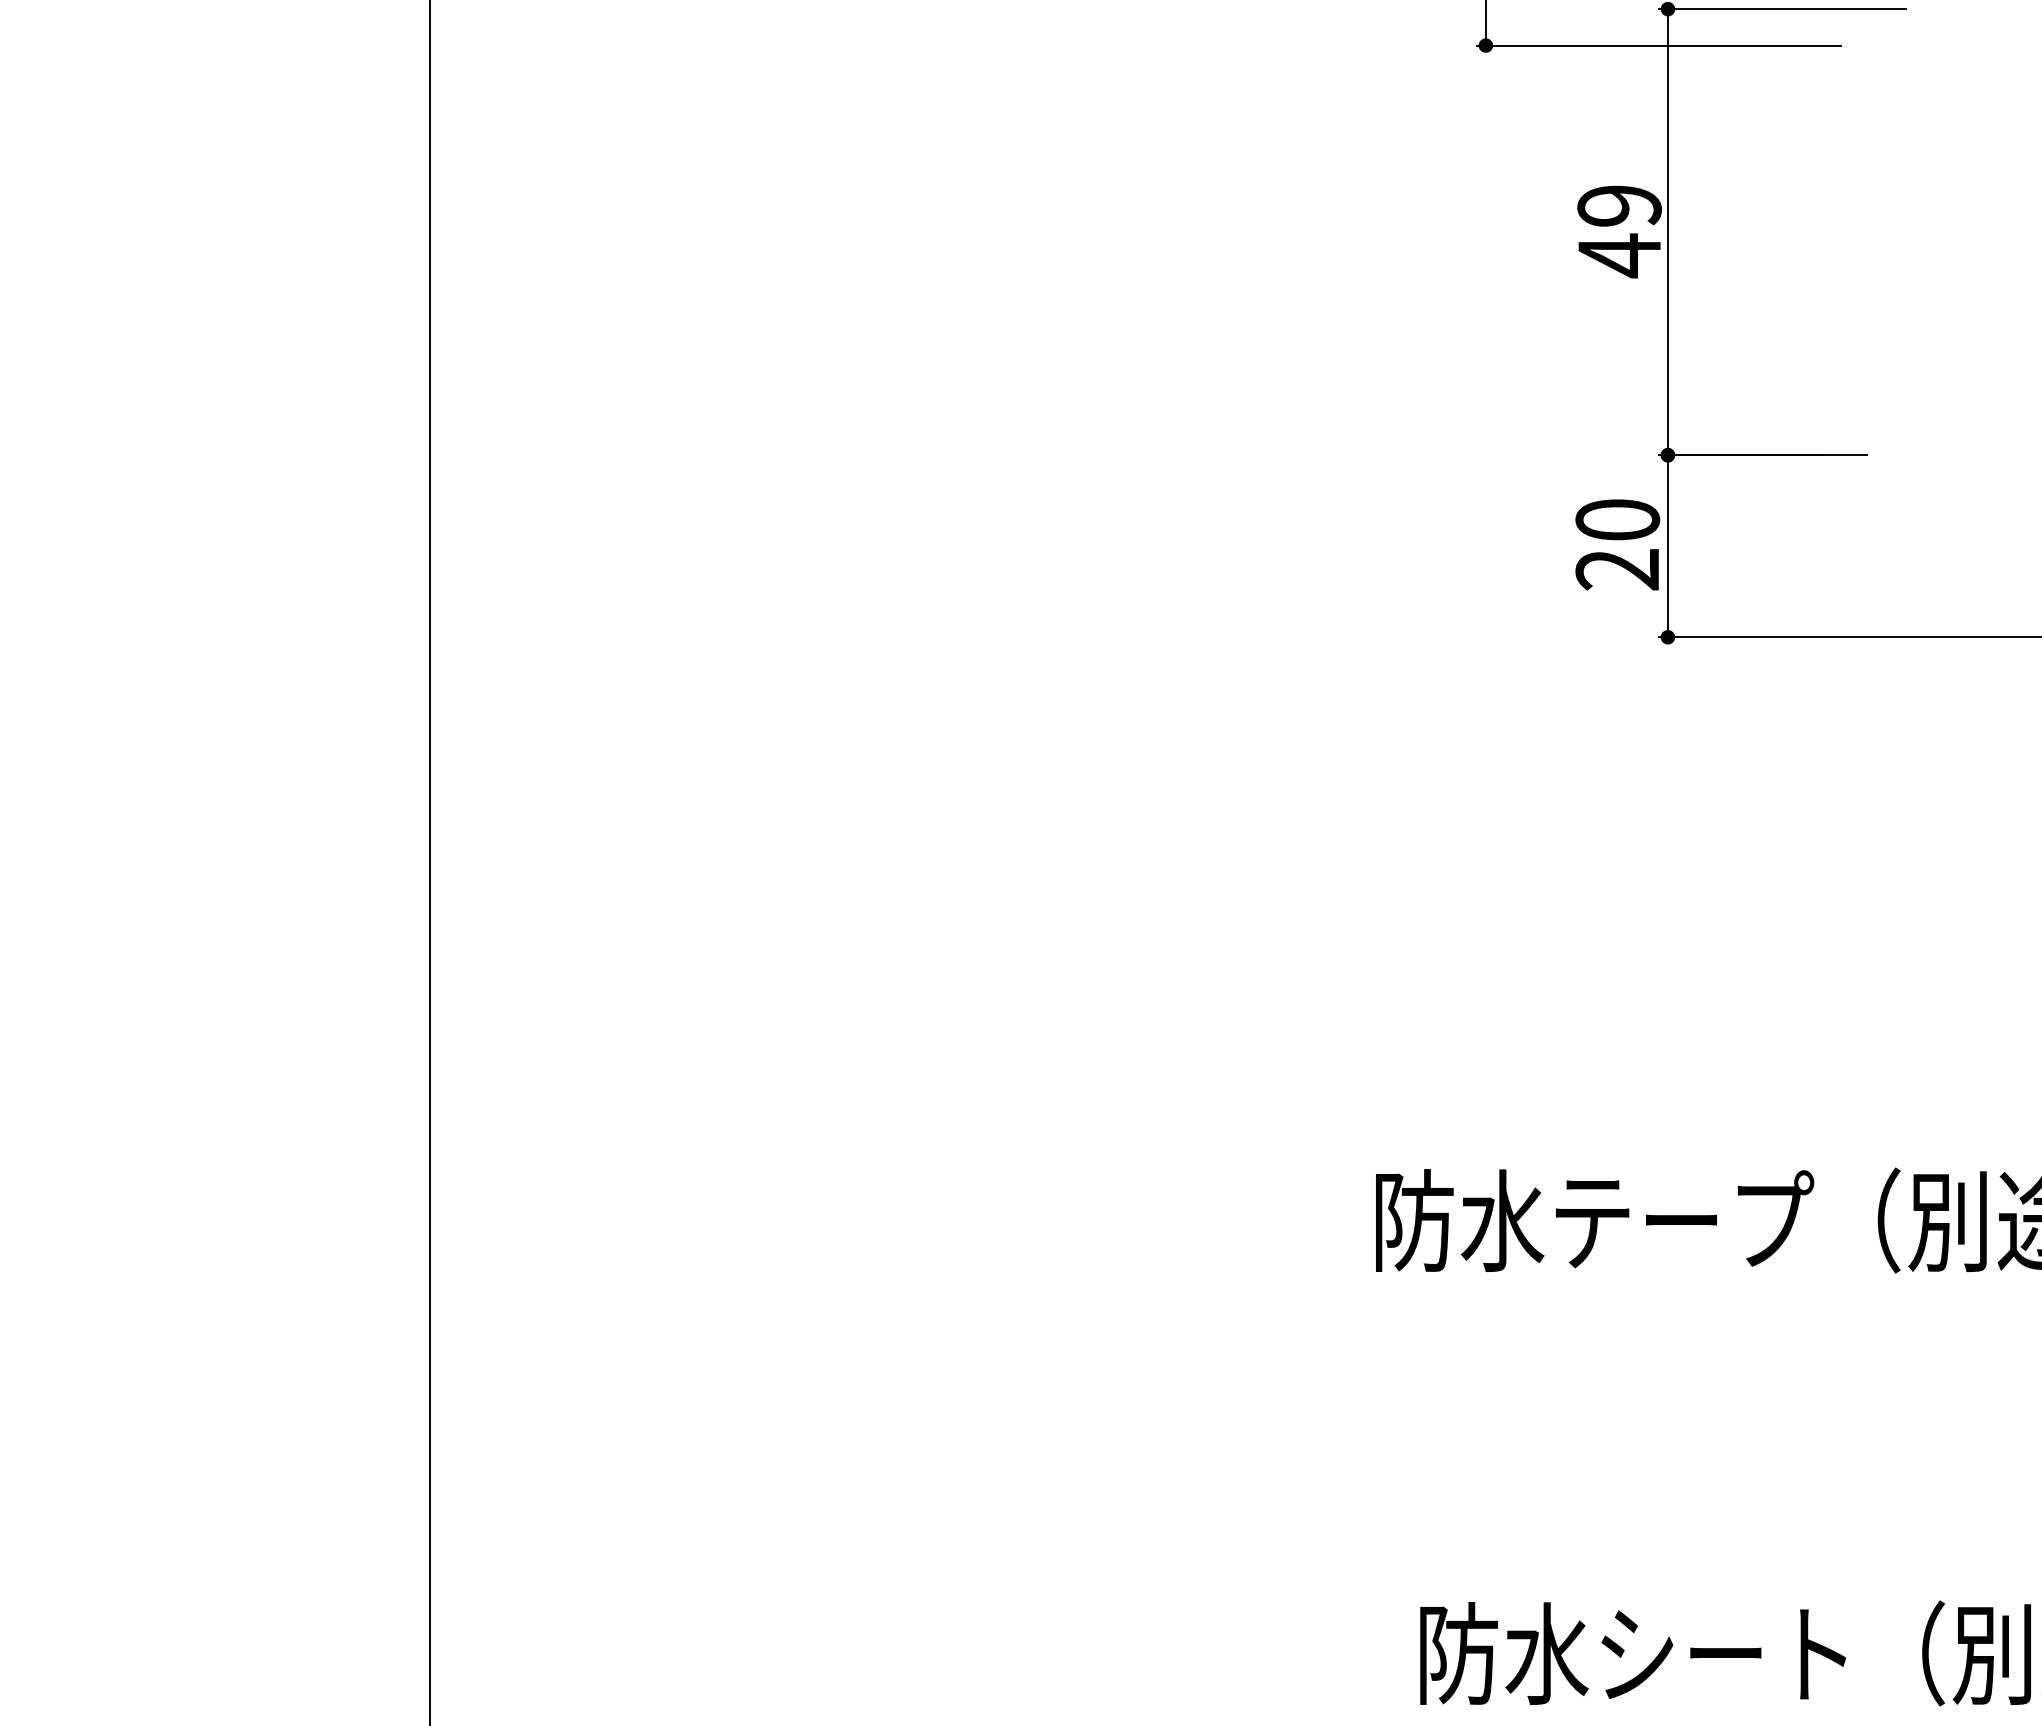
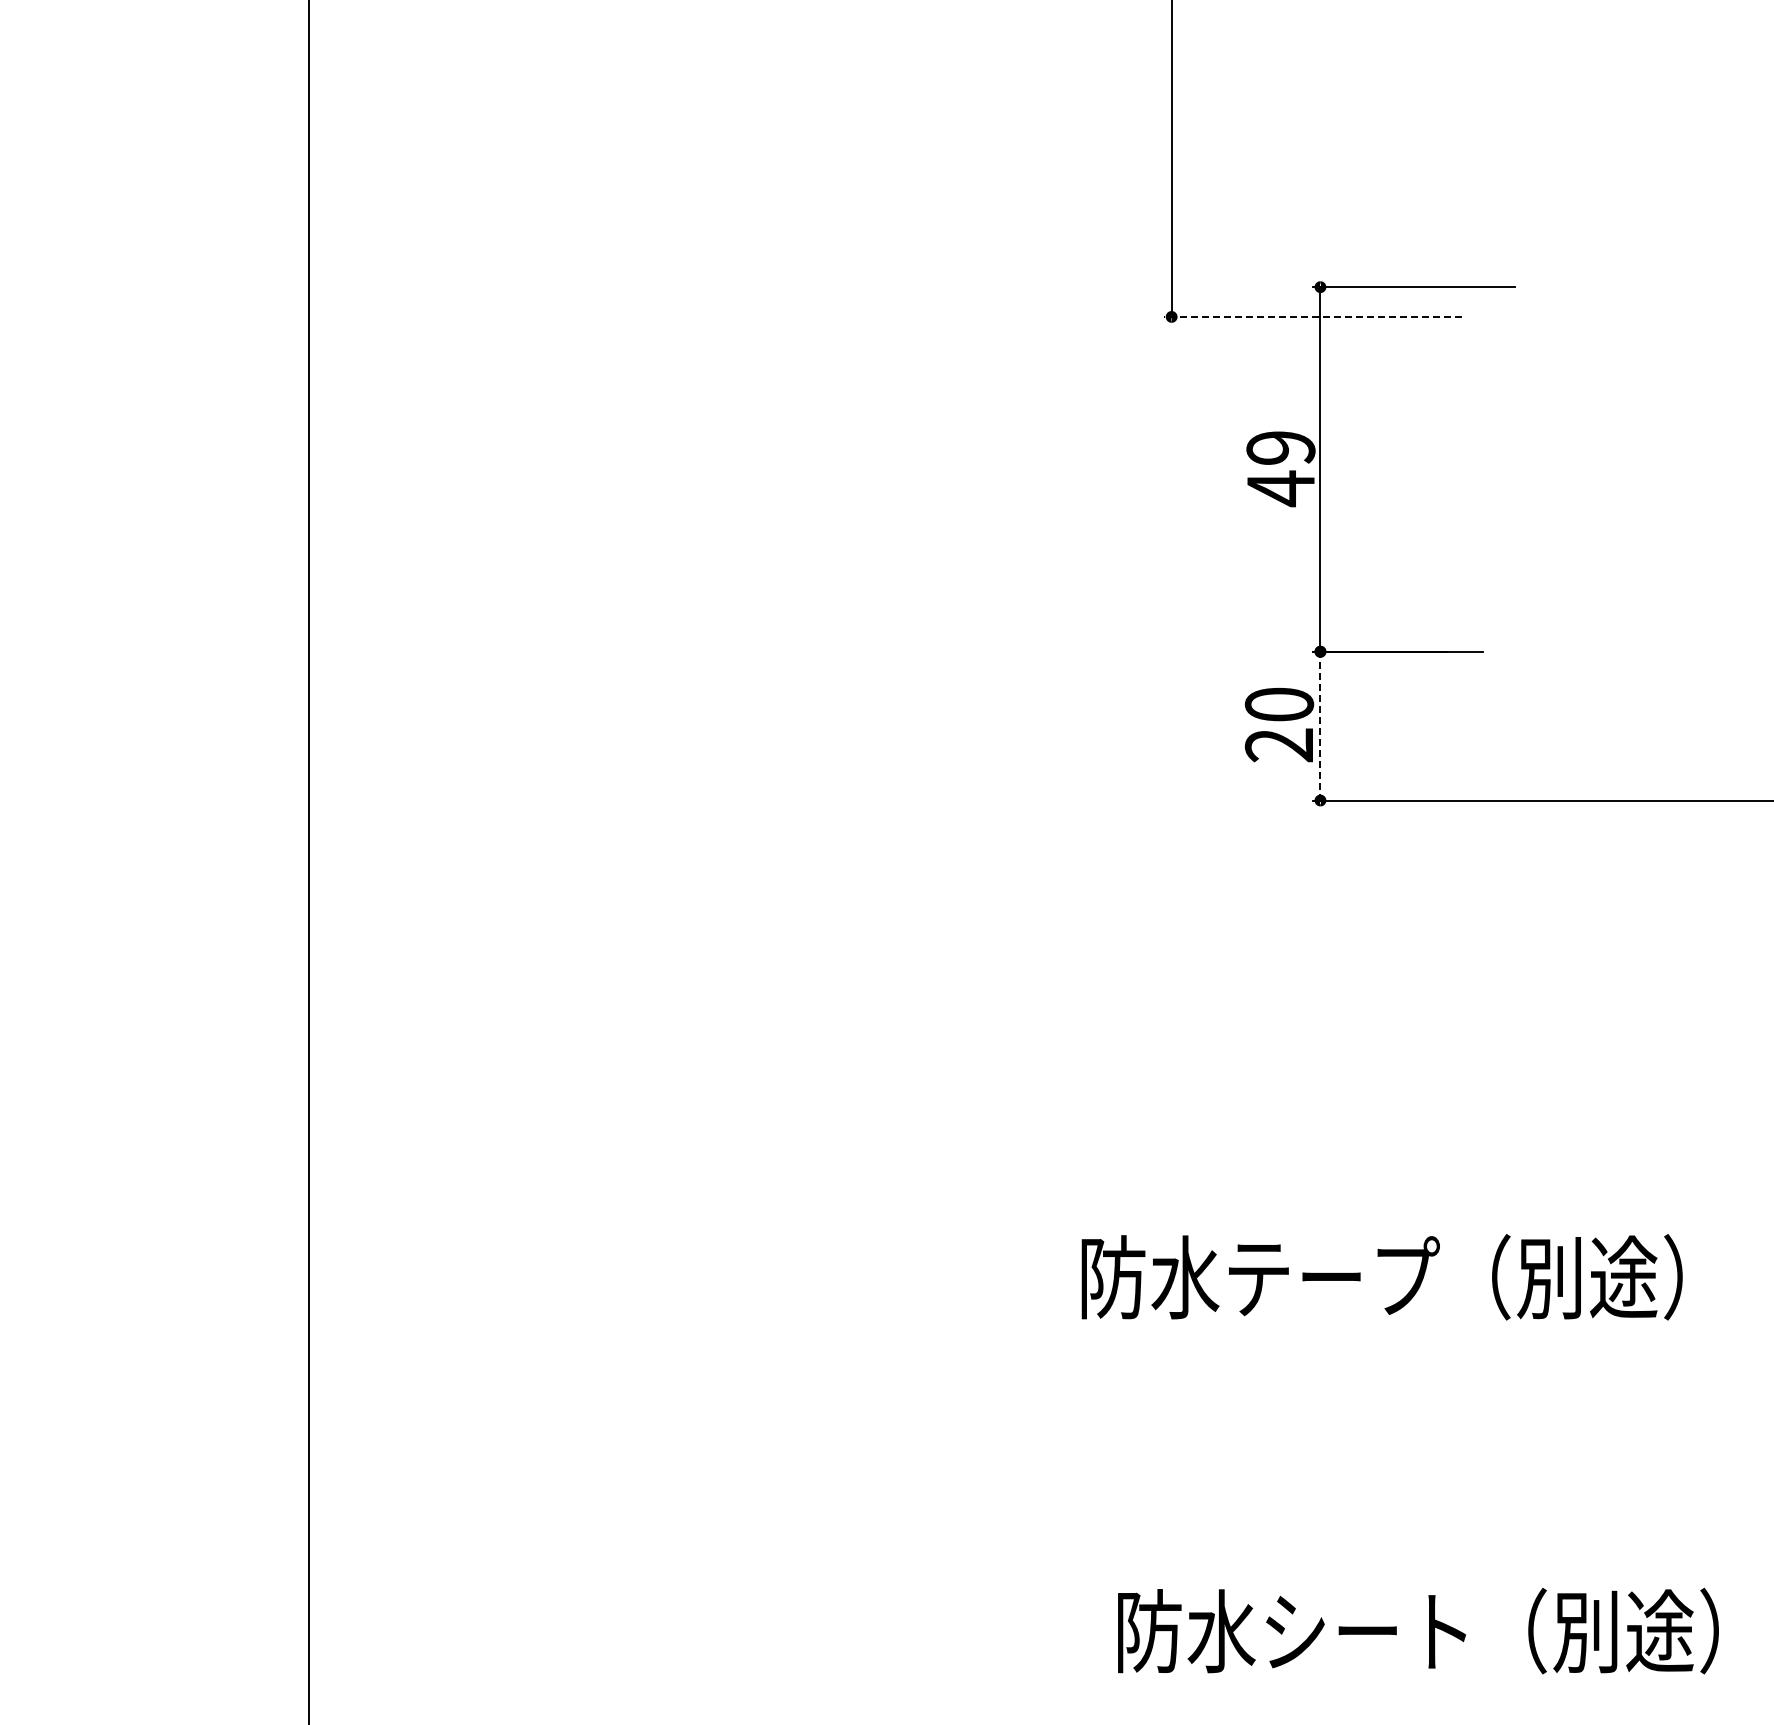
line: (1659, 45) -> (1313, 316), solid -> dashed
line: (1667, 545) -> (1320, 725), solid -> dashed

